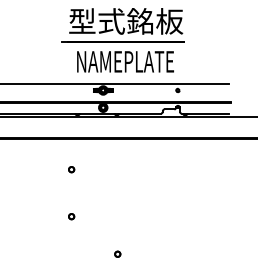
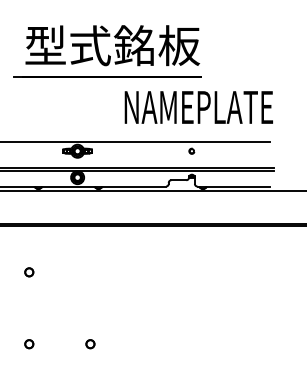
text: (125, 61) -> (198, 106), moved
part: (111, 216) -> (90, 343), added

